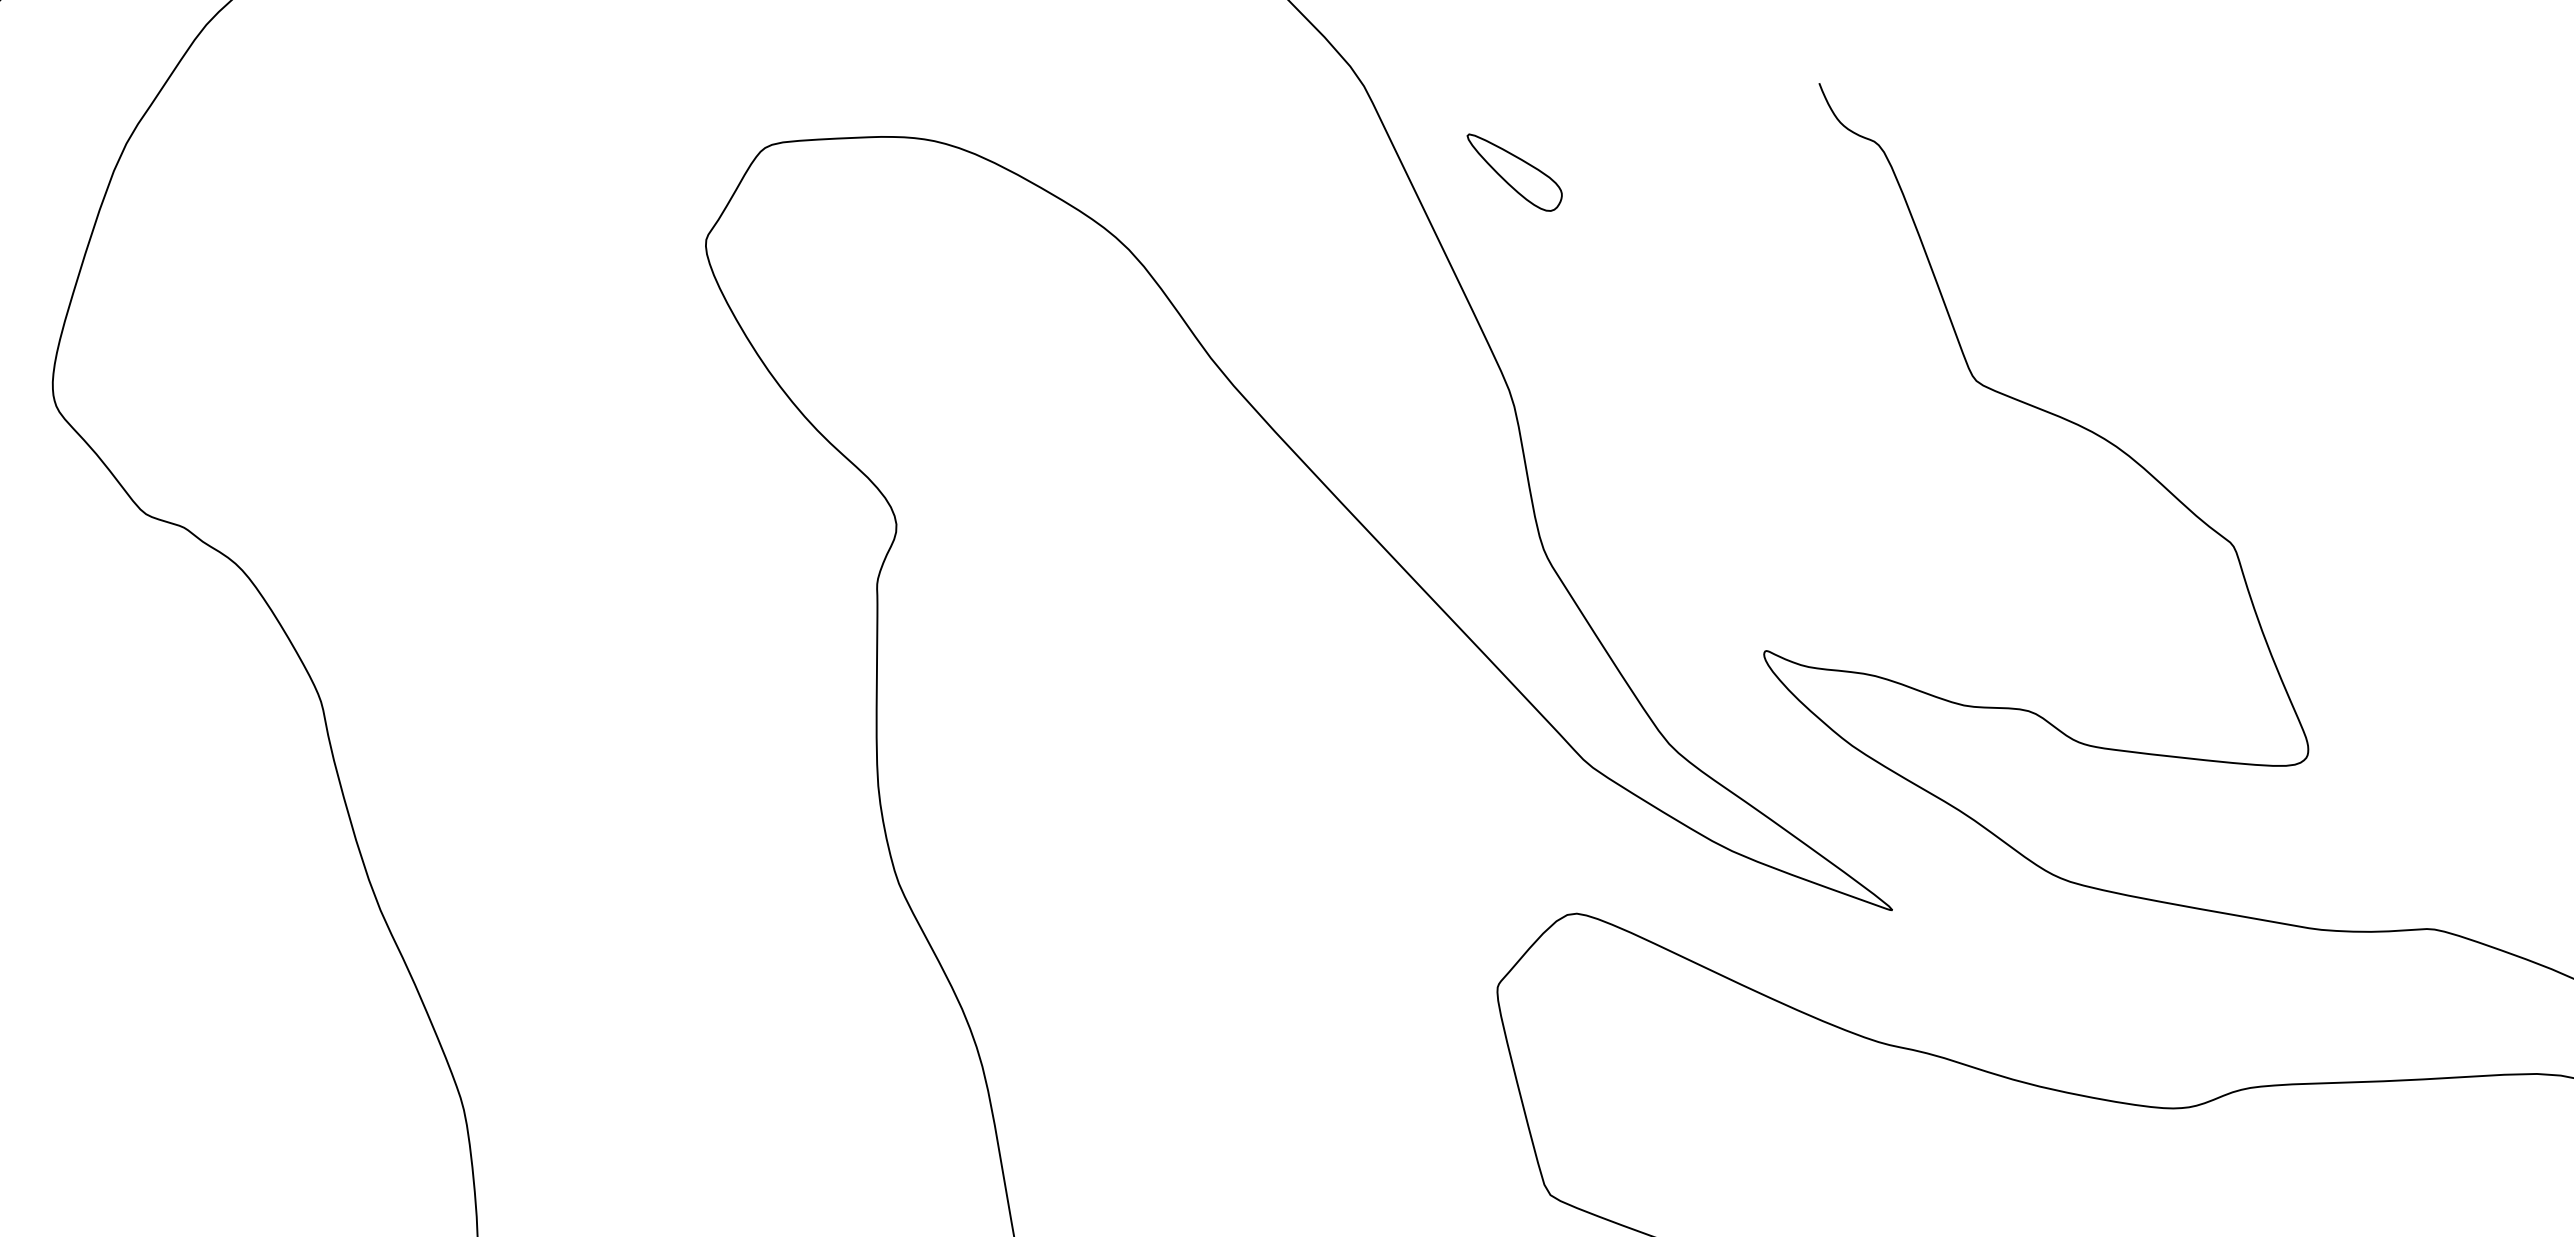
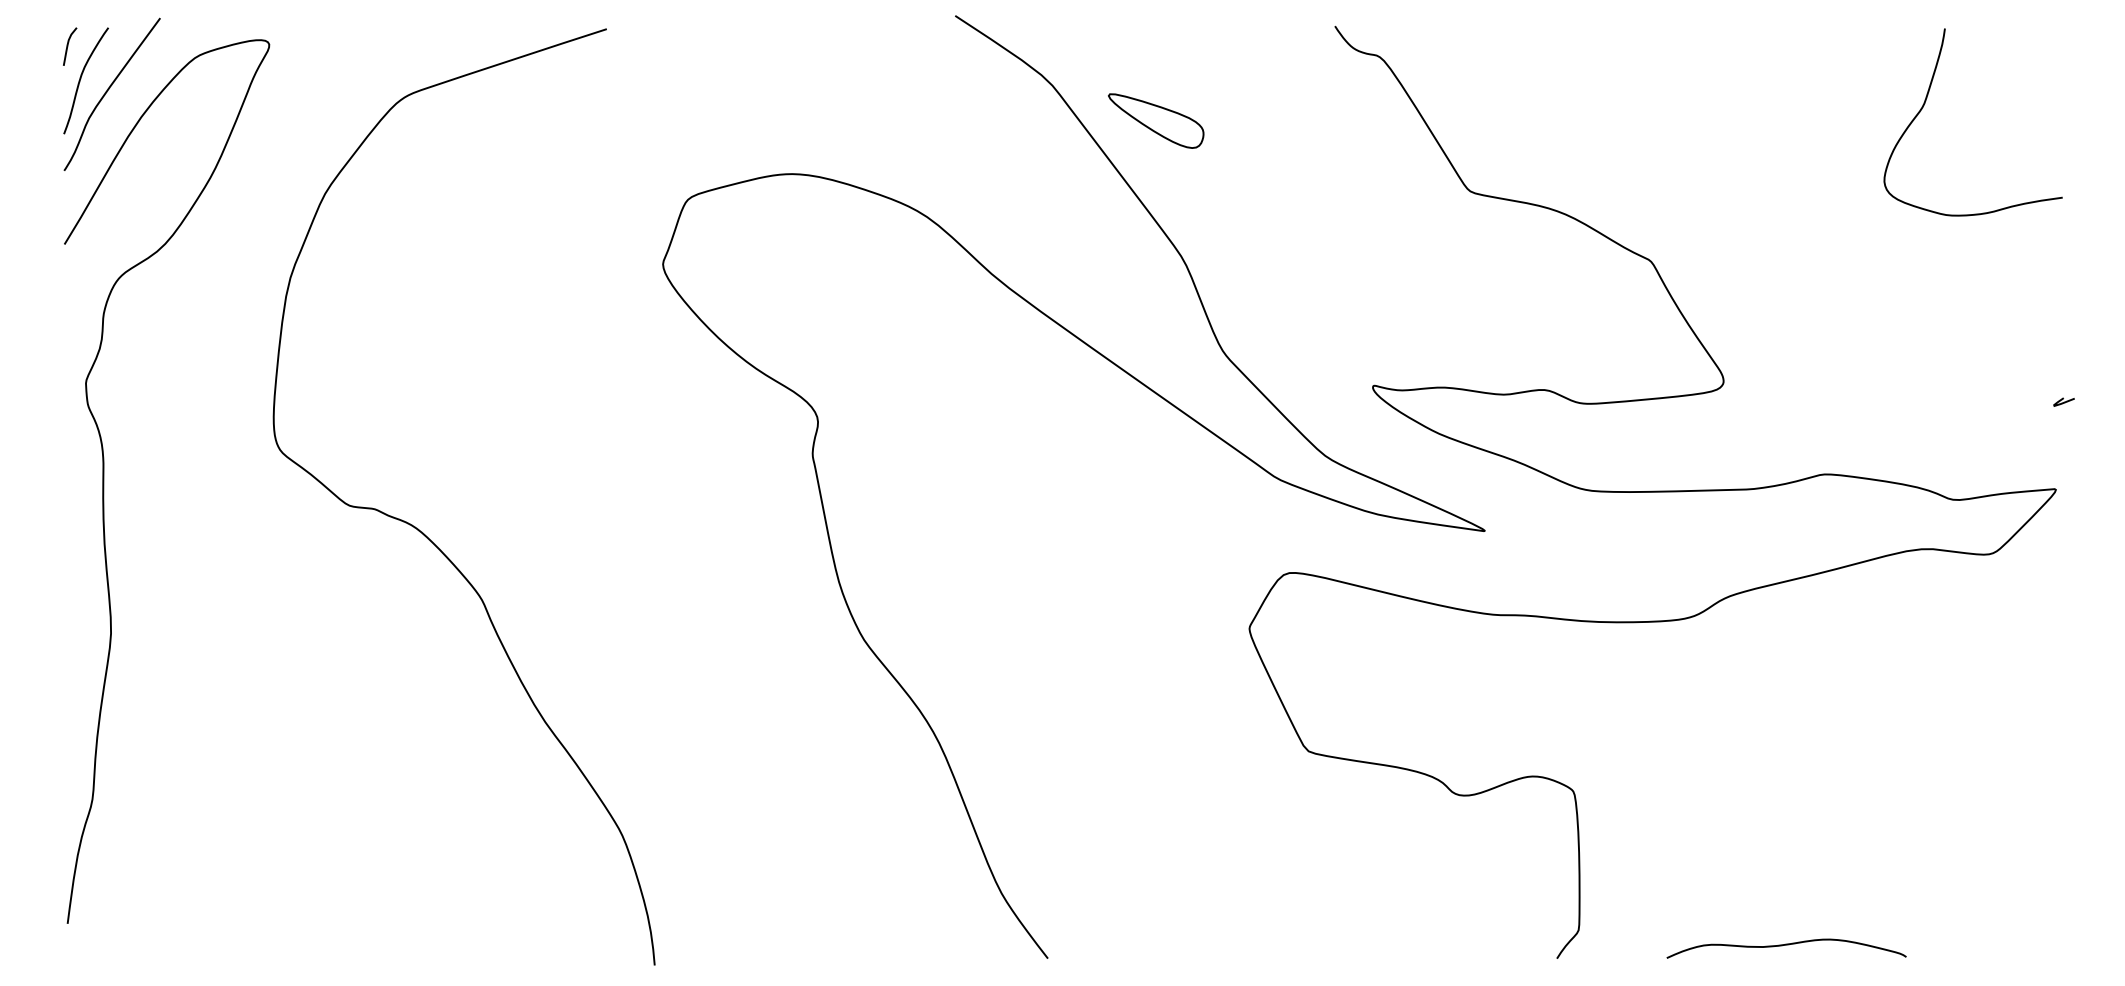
part: (1513, 172) -> (1156, 120), size x1.43

